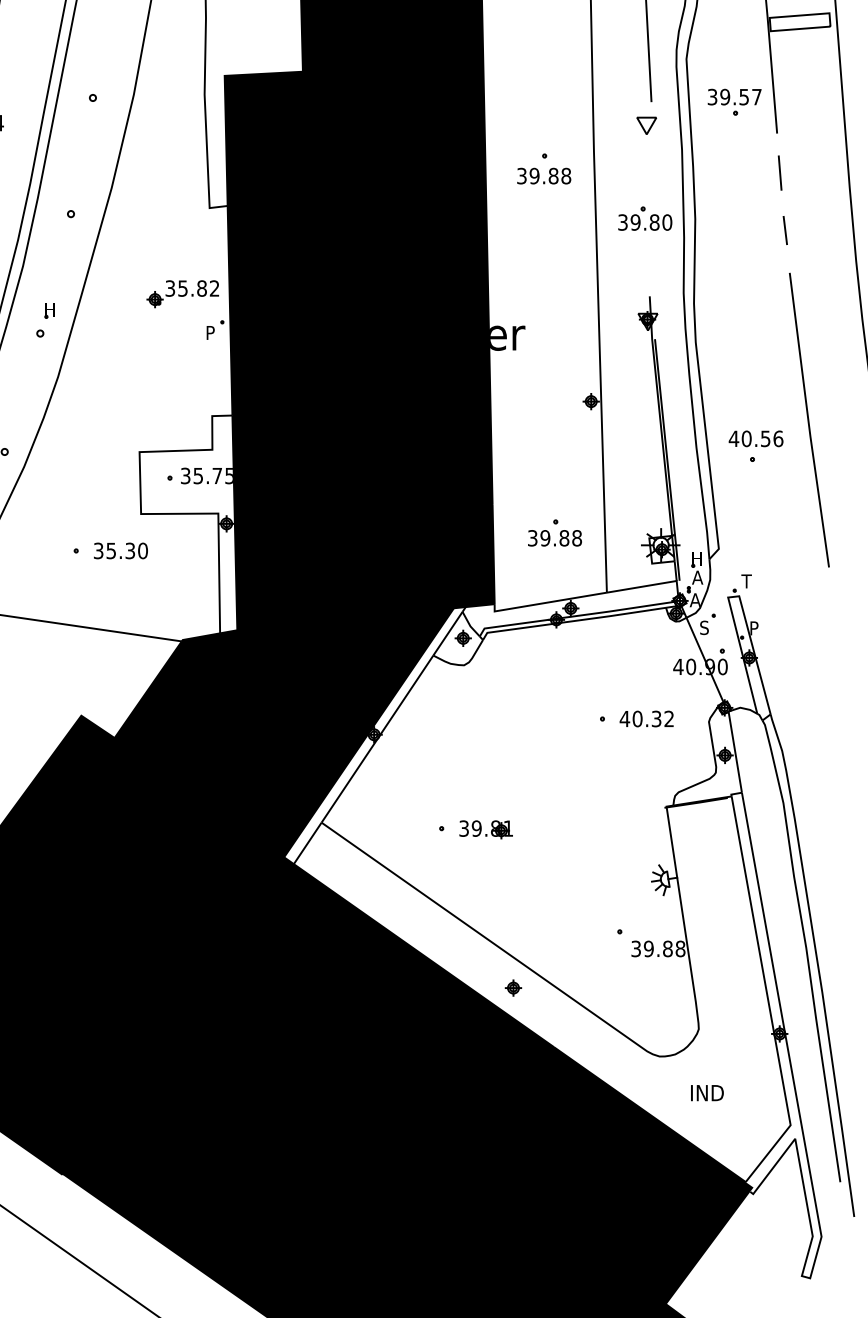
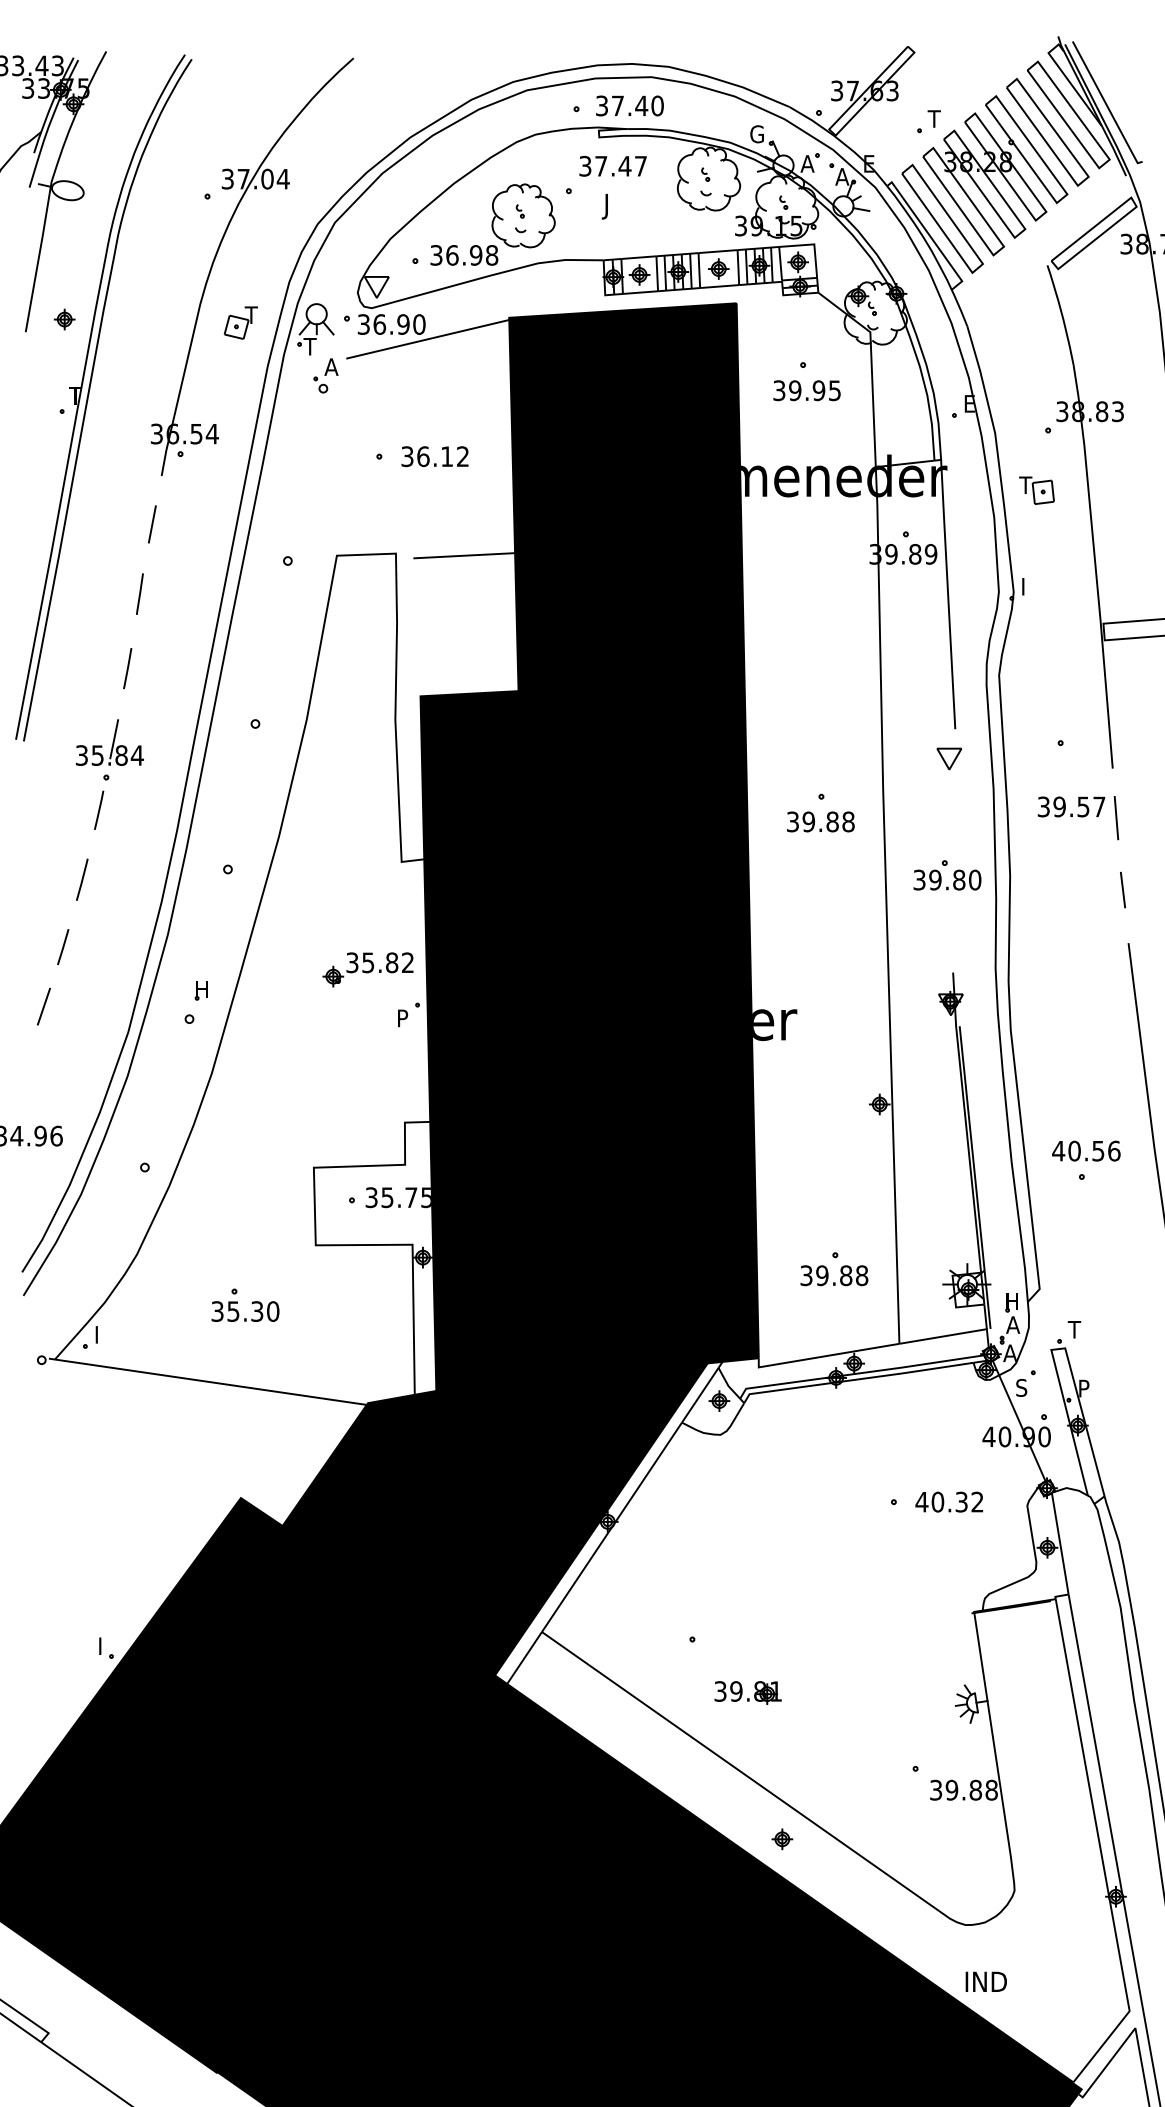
text: (734, 96) -> (1071, 806), moved
text: (120, 550) -> (245, 1311), moved
part: (485, 829) -> (747, 1692), moved
text: (706, 1092) -> (985, 1981), moved

